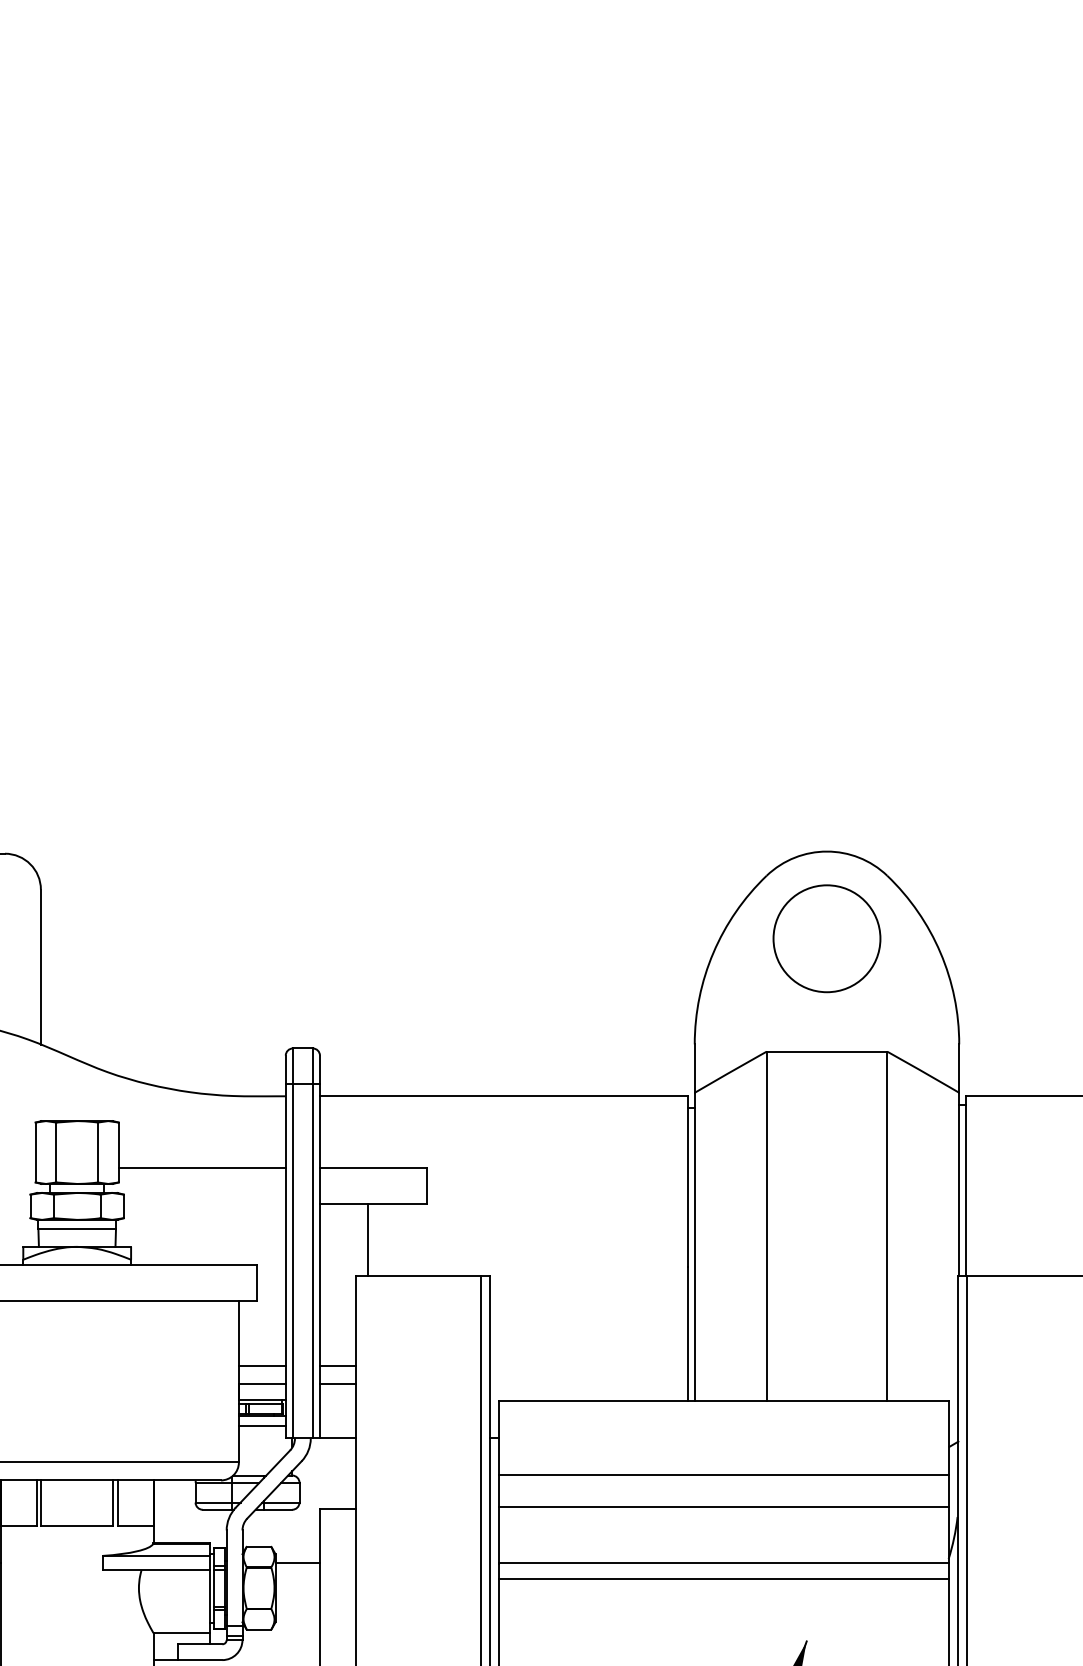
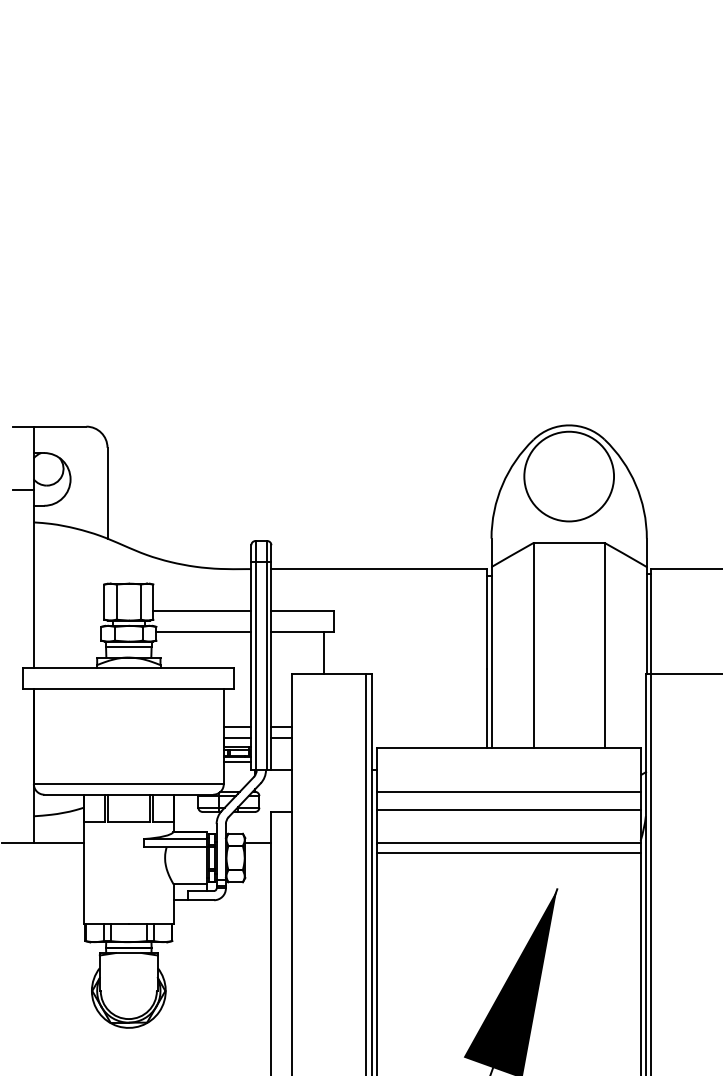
circle: (827, 938) -> (569, 476), size x1.43
line: (204, 1204) -> (203, 632), added
line: (367, 1239) -> (323, 653), moved

